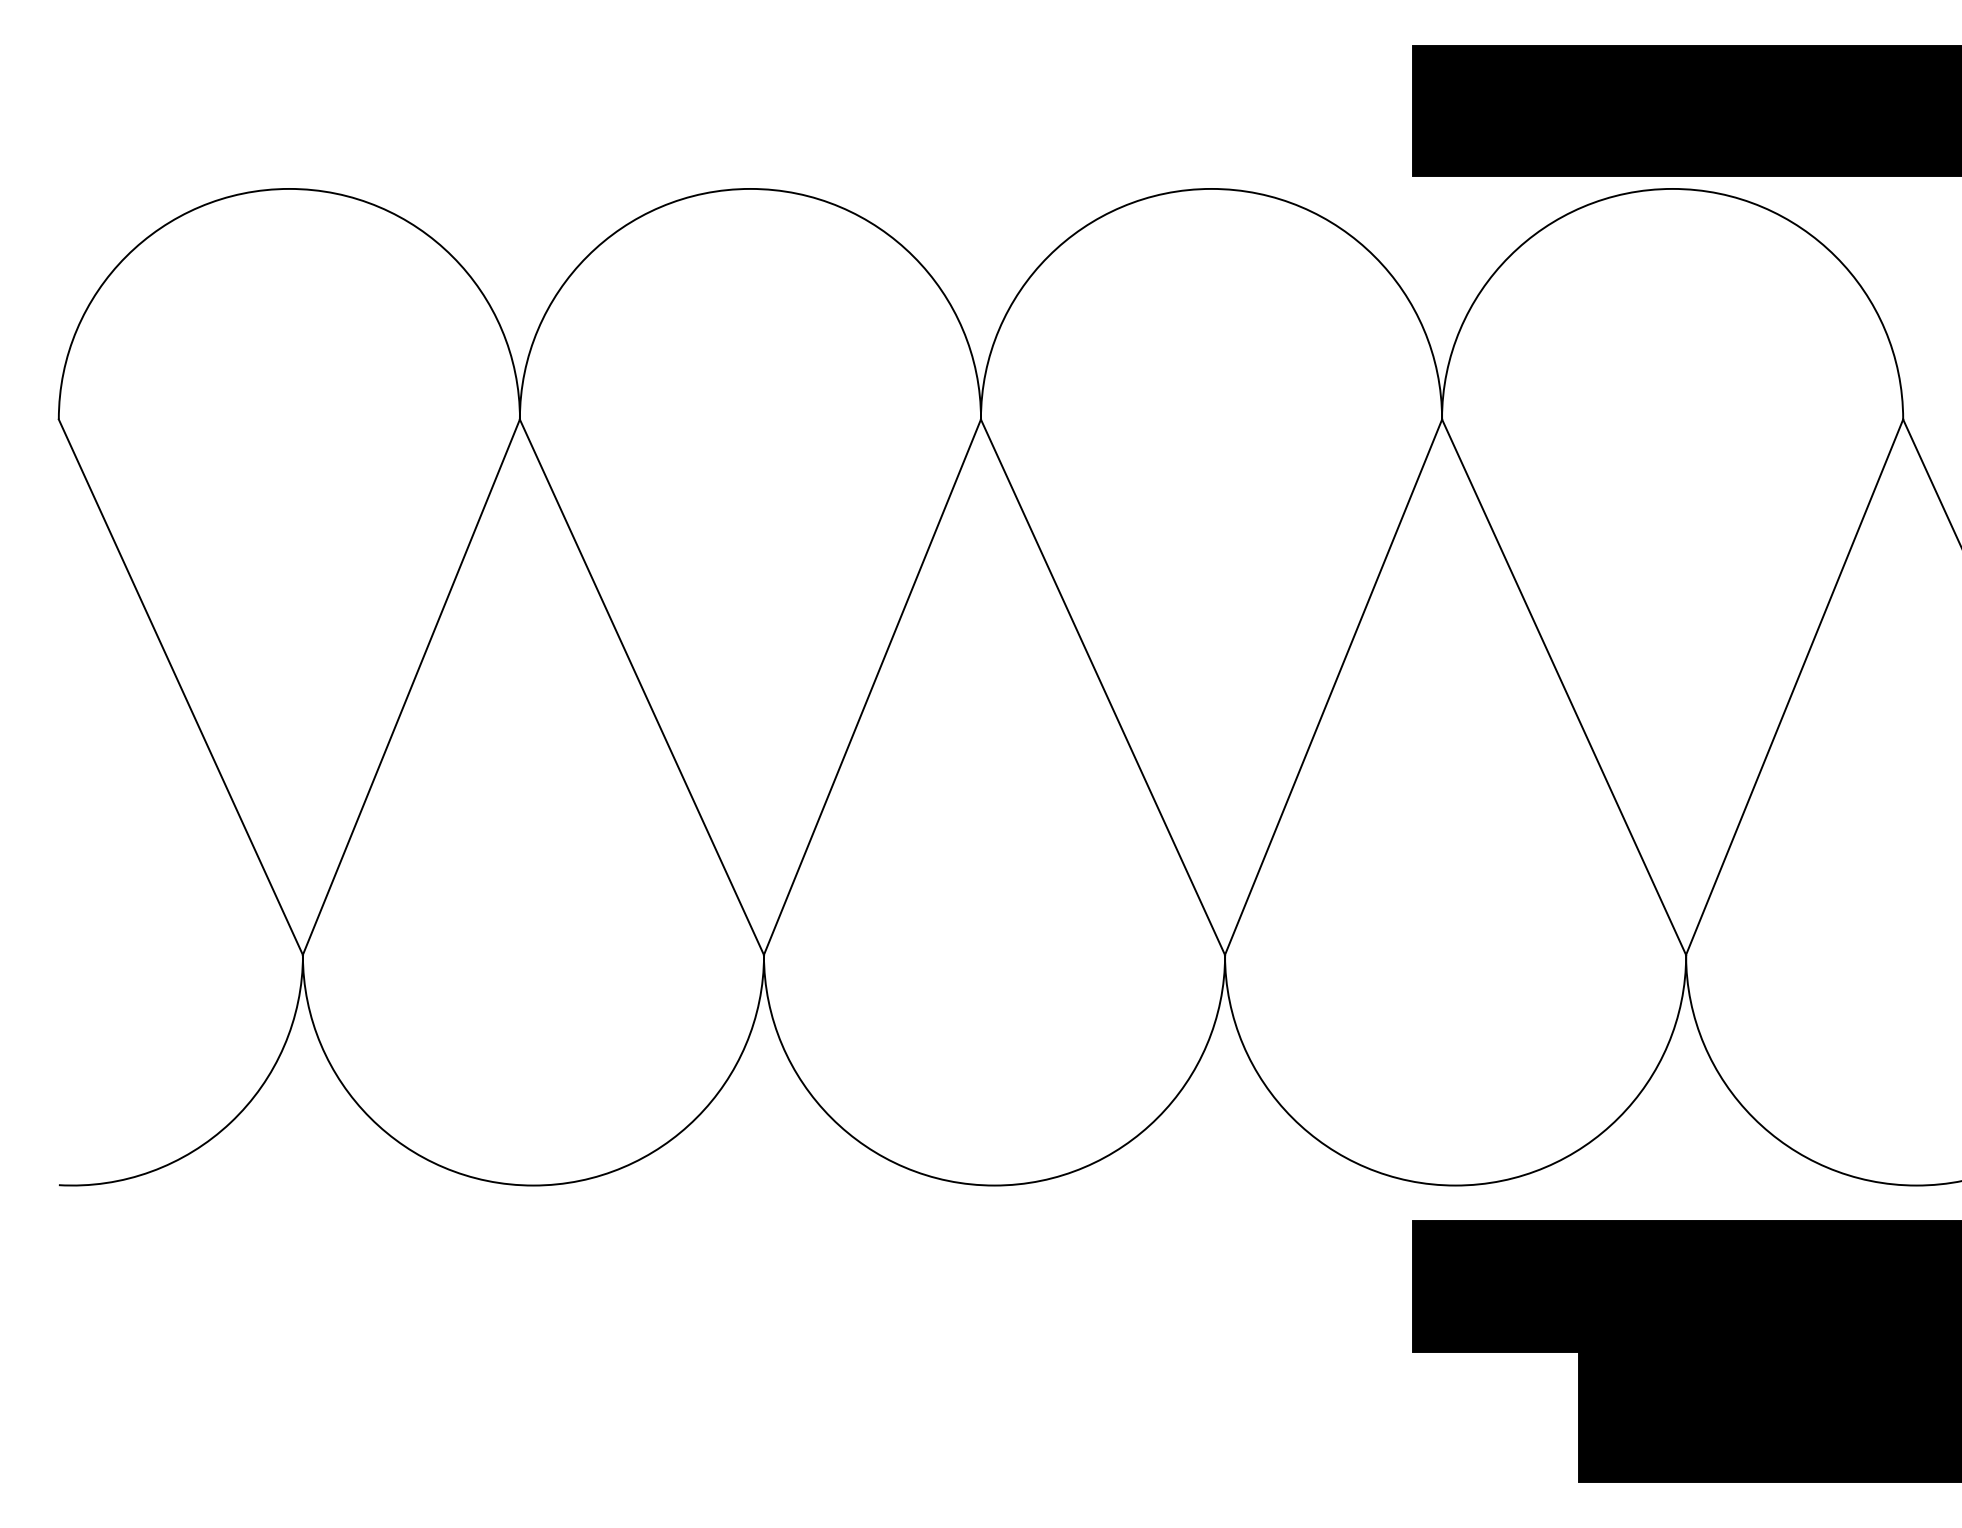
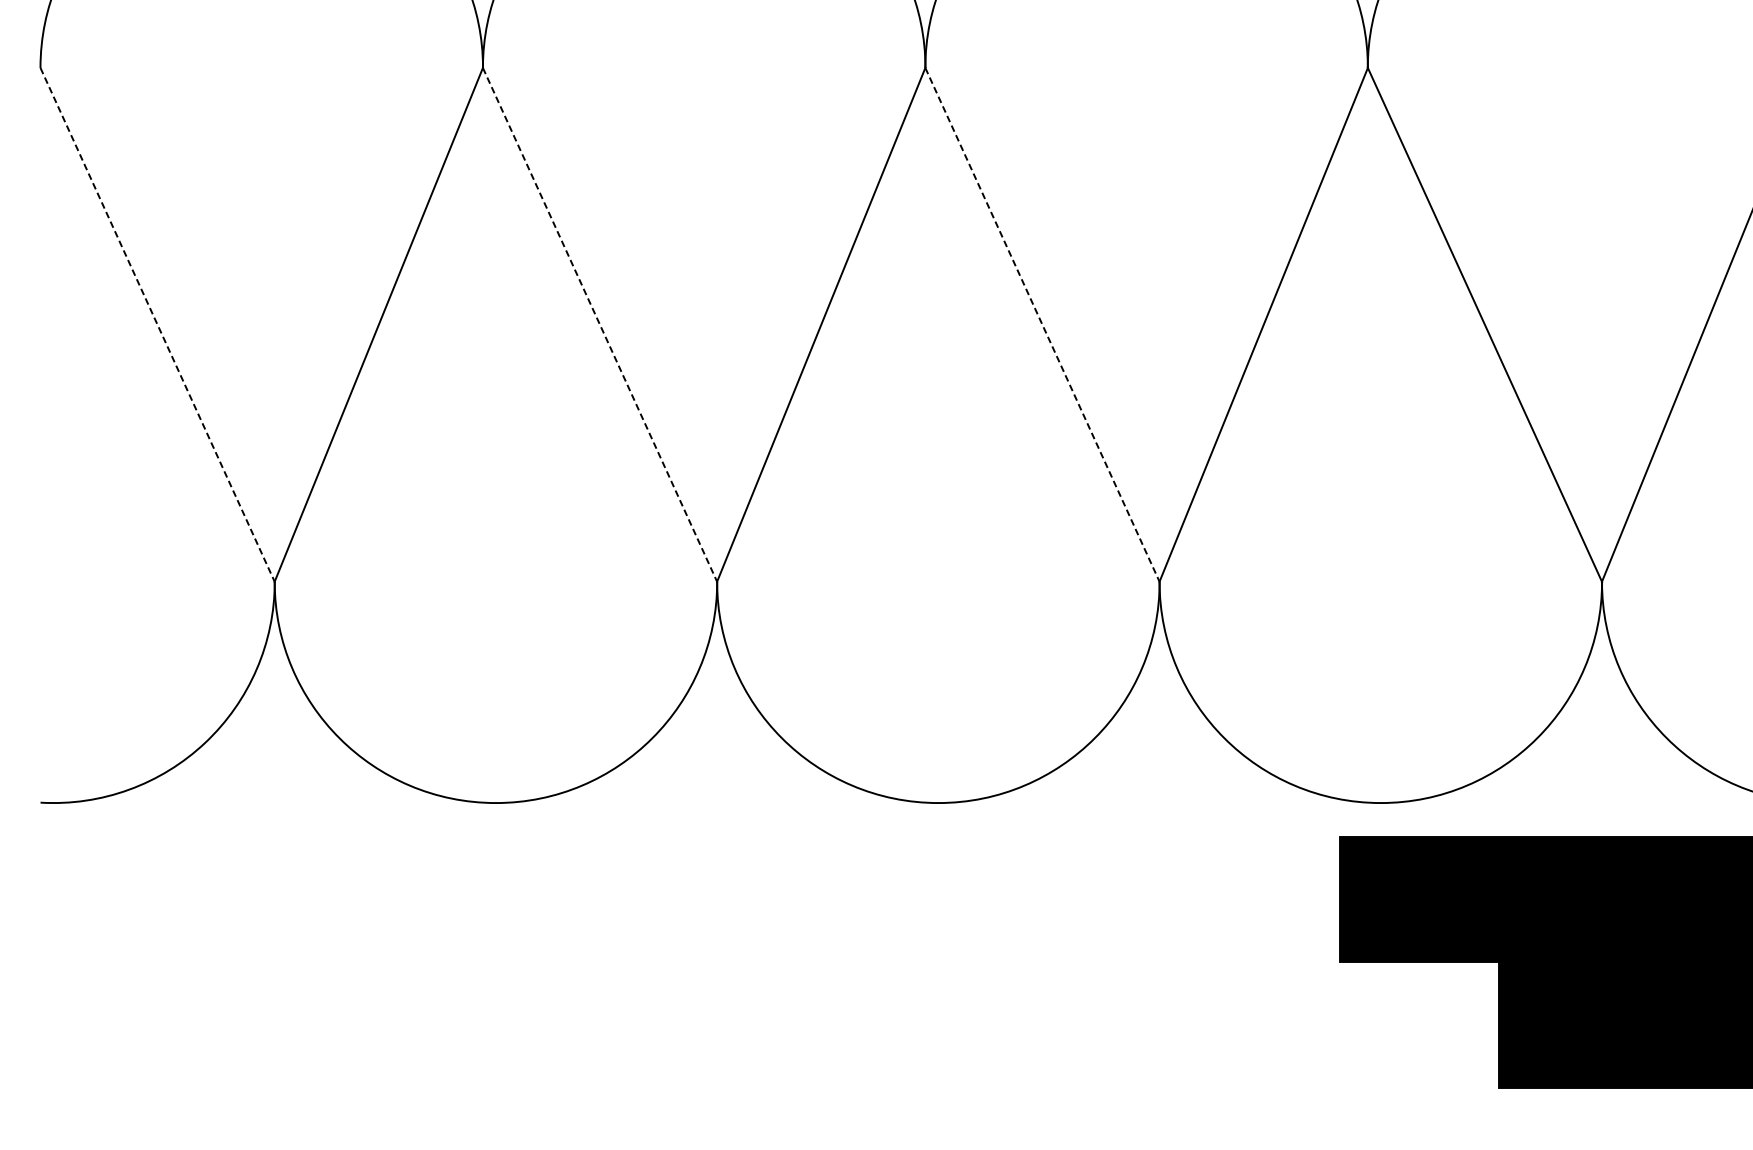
line: (181, 687) -> (158, 325), solid -> dashed
line: (642, 687) -> (600, 325), solid -> dashed
line: (1103, 687) -> (1042, 325), solid -> dashed

